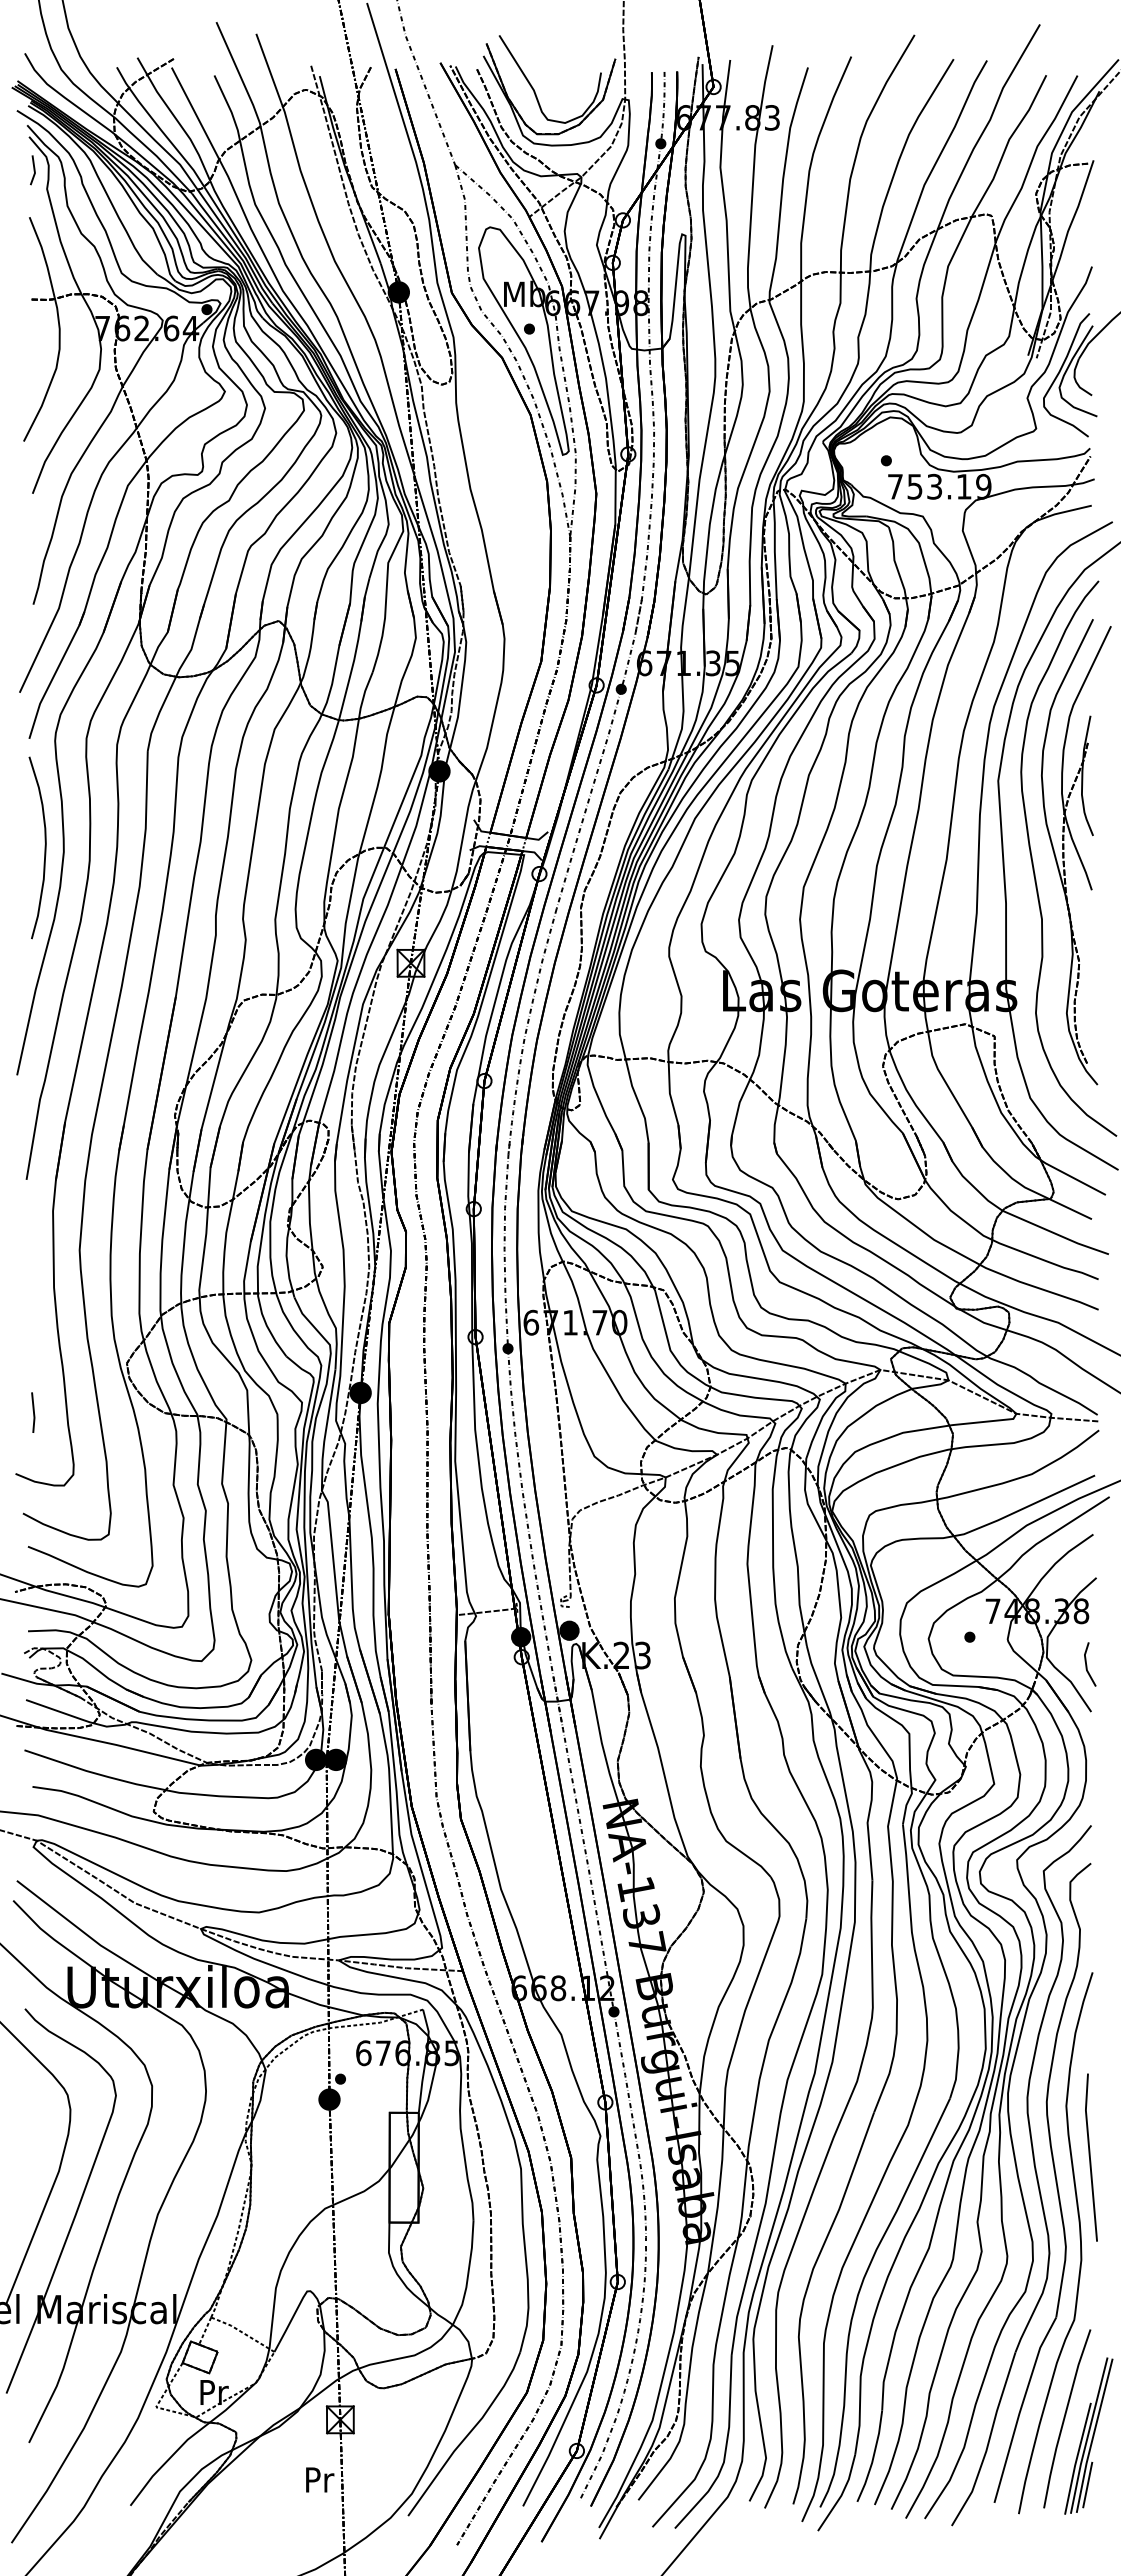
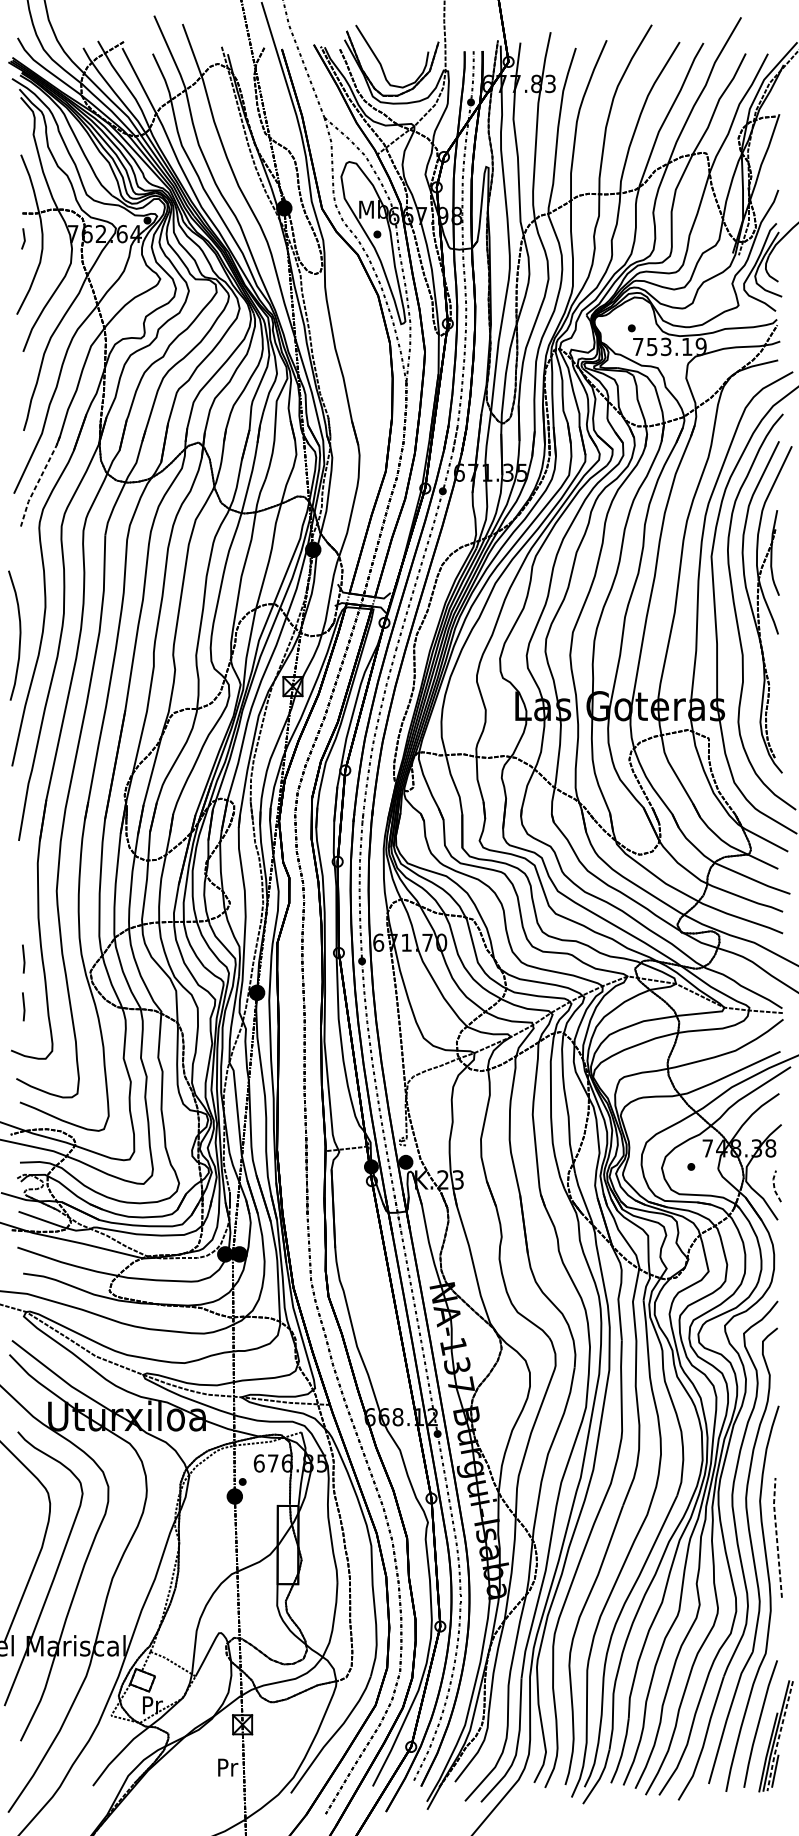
line: (33, 170) -> (23, 239), moved
line: (54, 674) -> (38, 480), solid -> dashed
curve: (44, 847) -> (19, 635), moved
line: (33, 1345) -> (23, 958), added
line: (1086, 1664) -> (774, 1186), solid -> dashed
line: (1089, 2157) -> (776, 1537), solid -> dashed
line: (1093, 2436) -> (779, 1736), solid -> dashed

